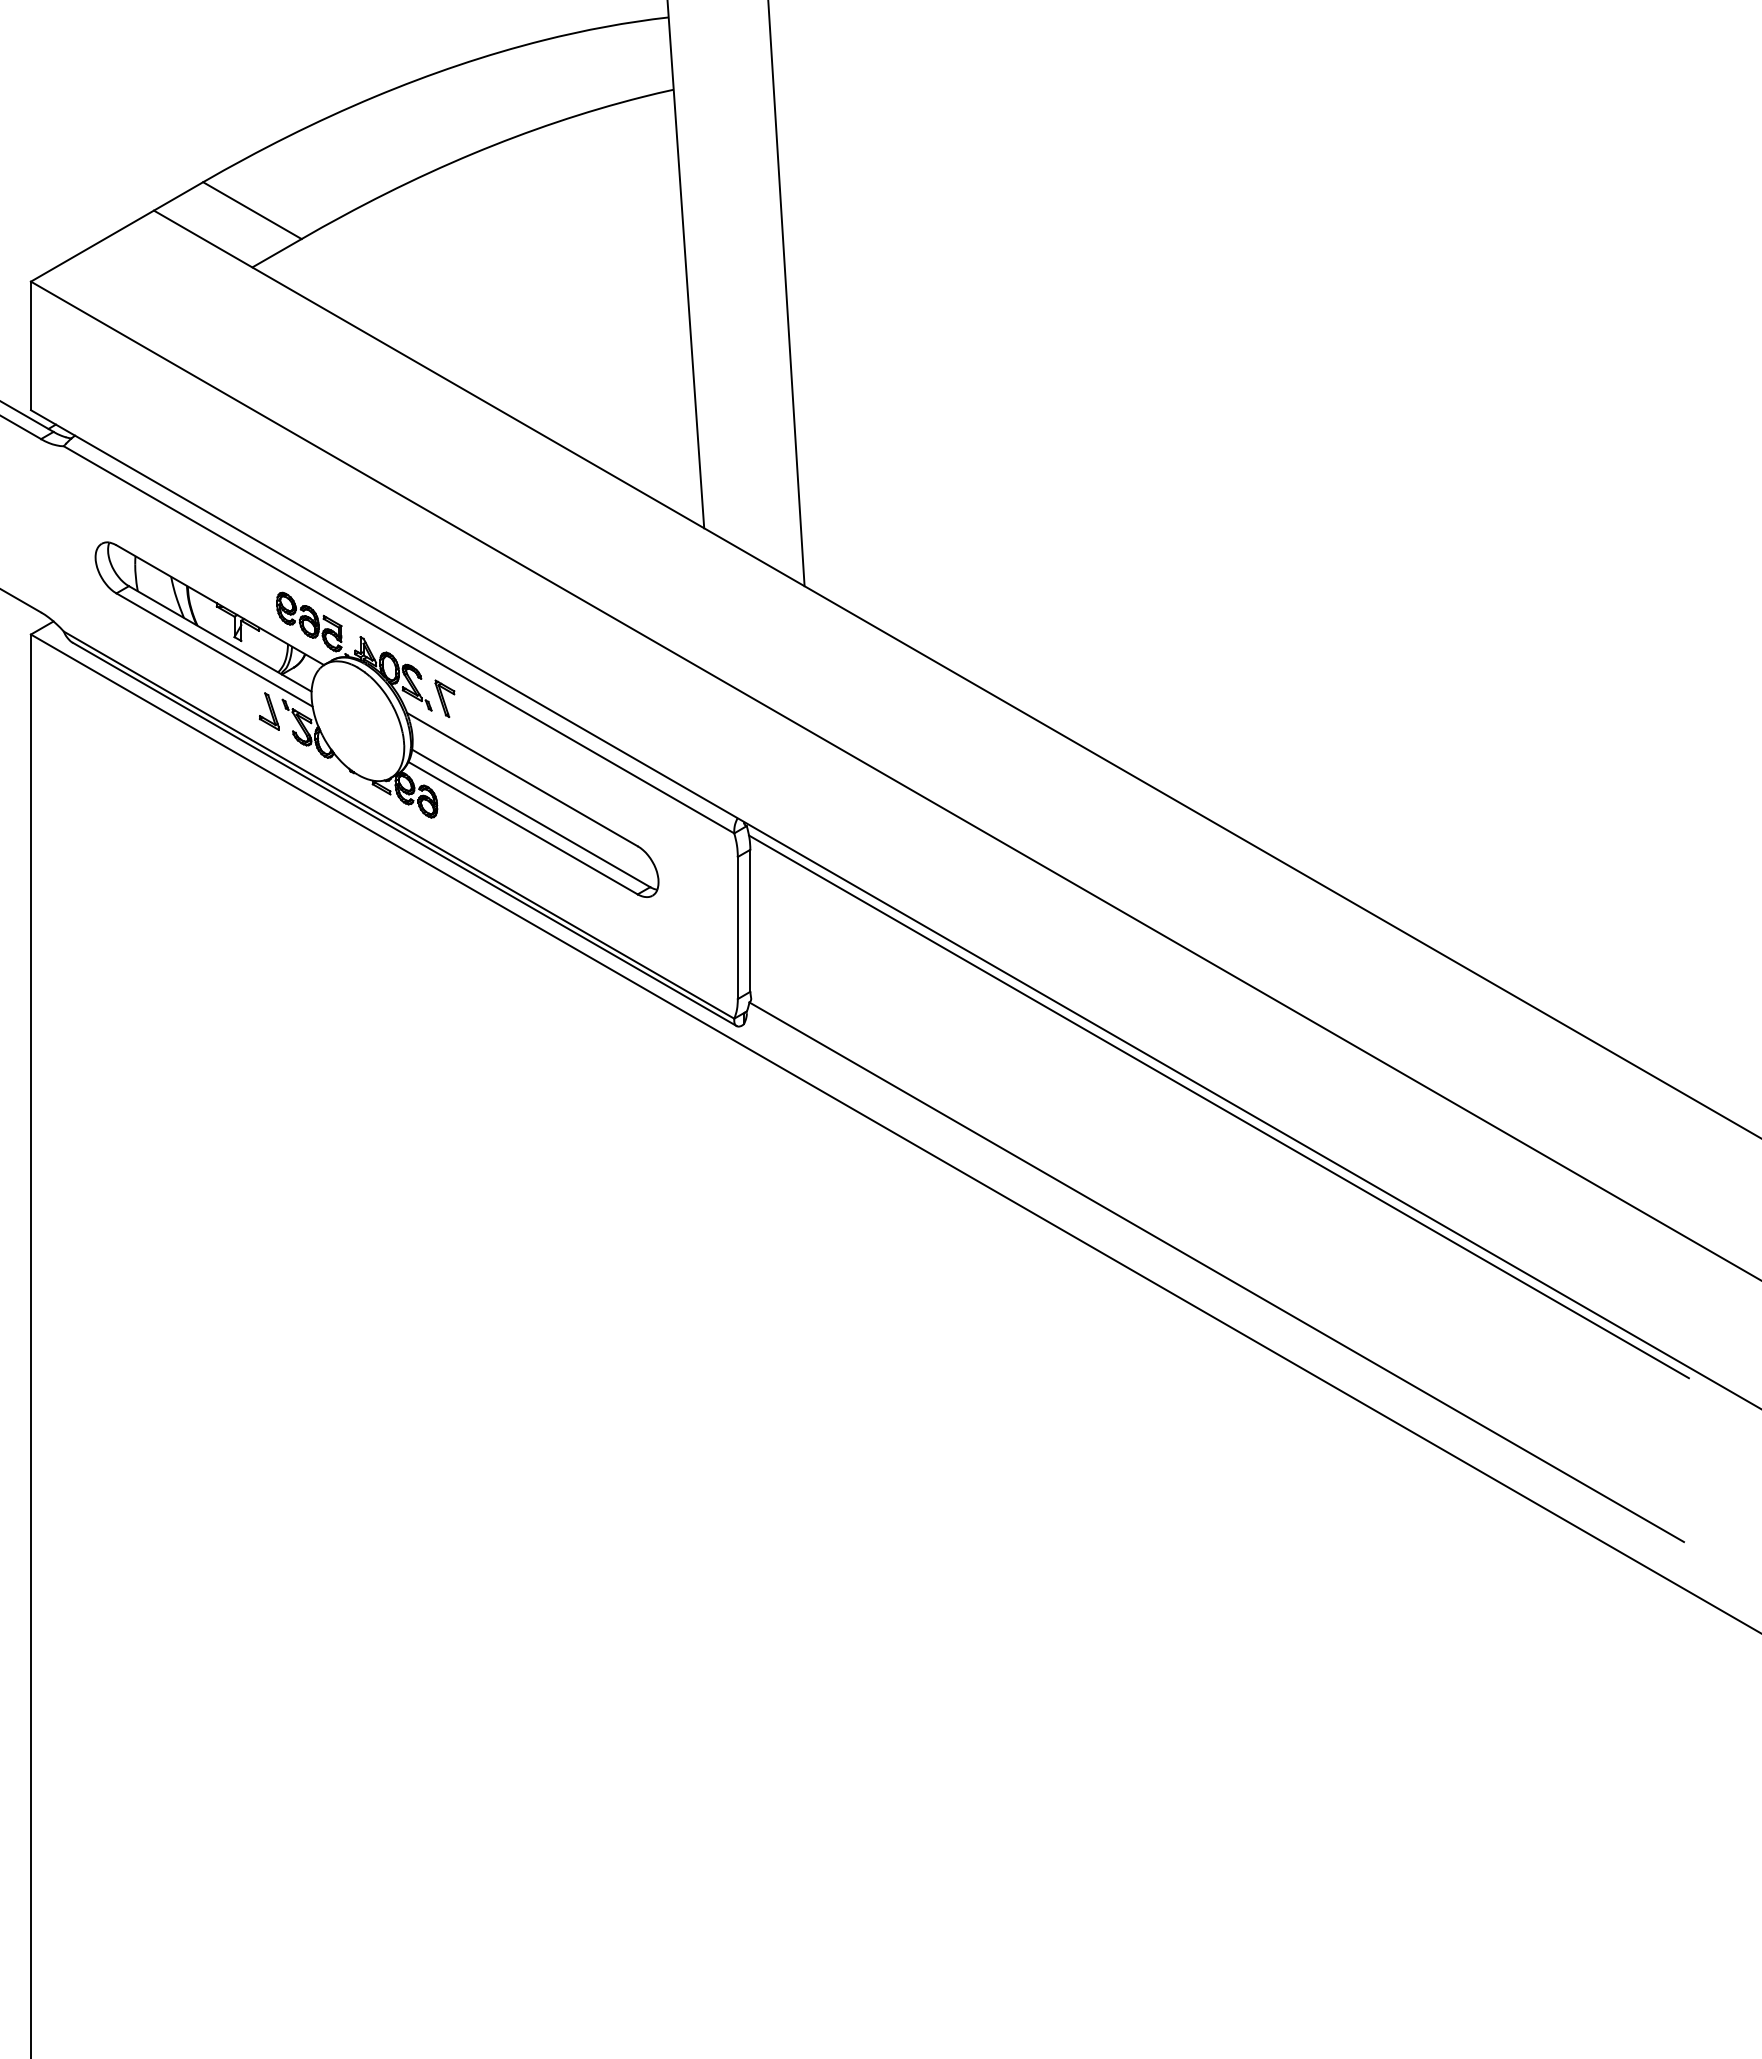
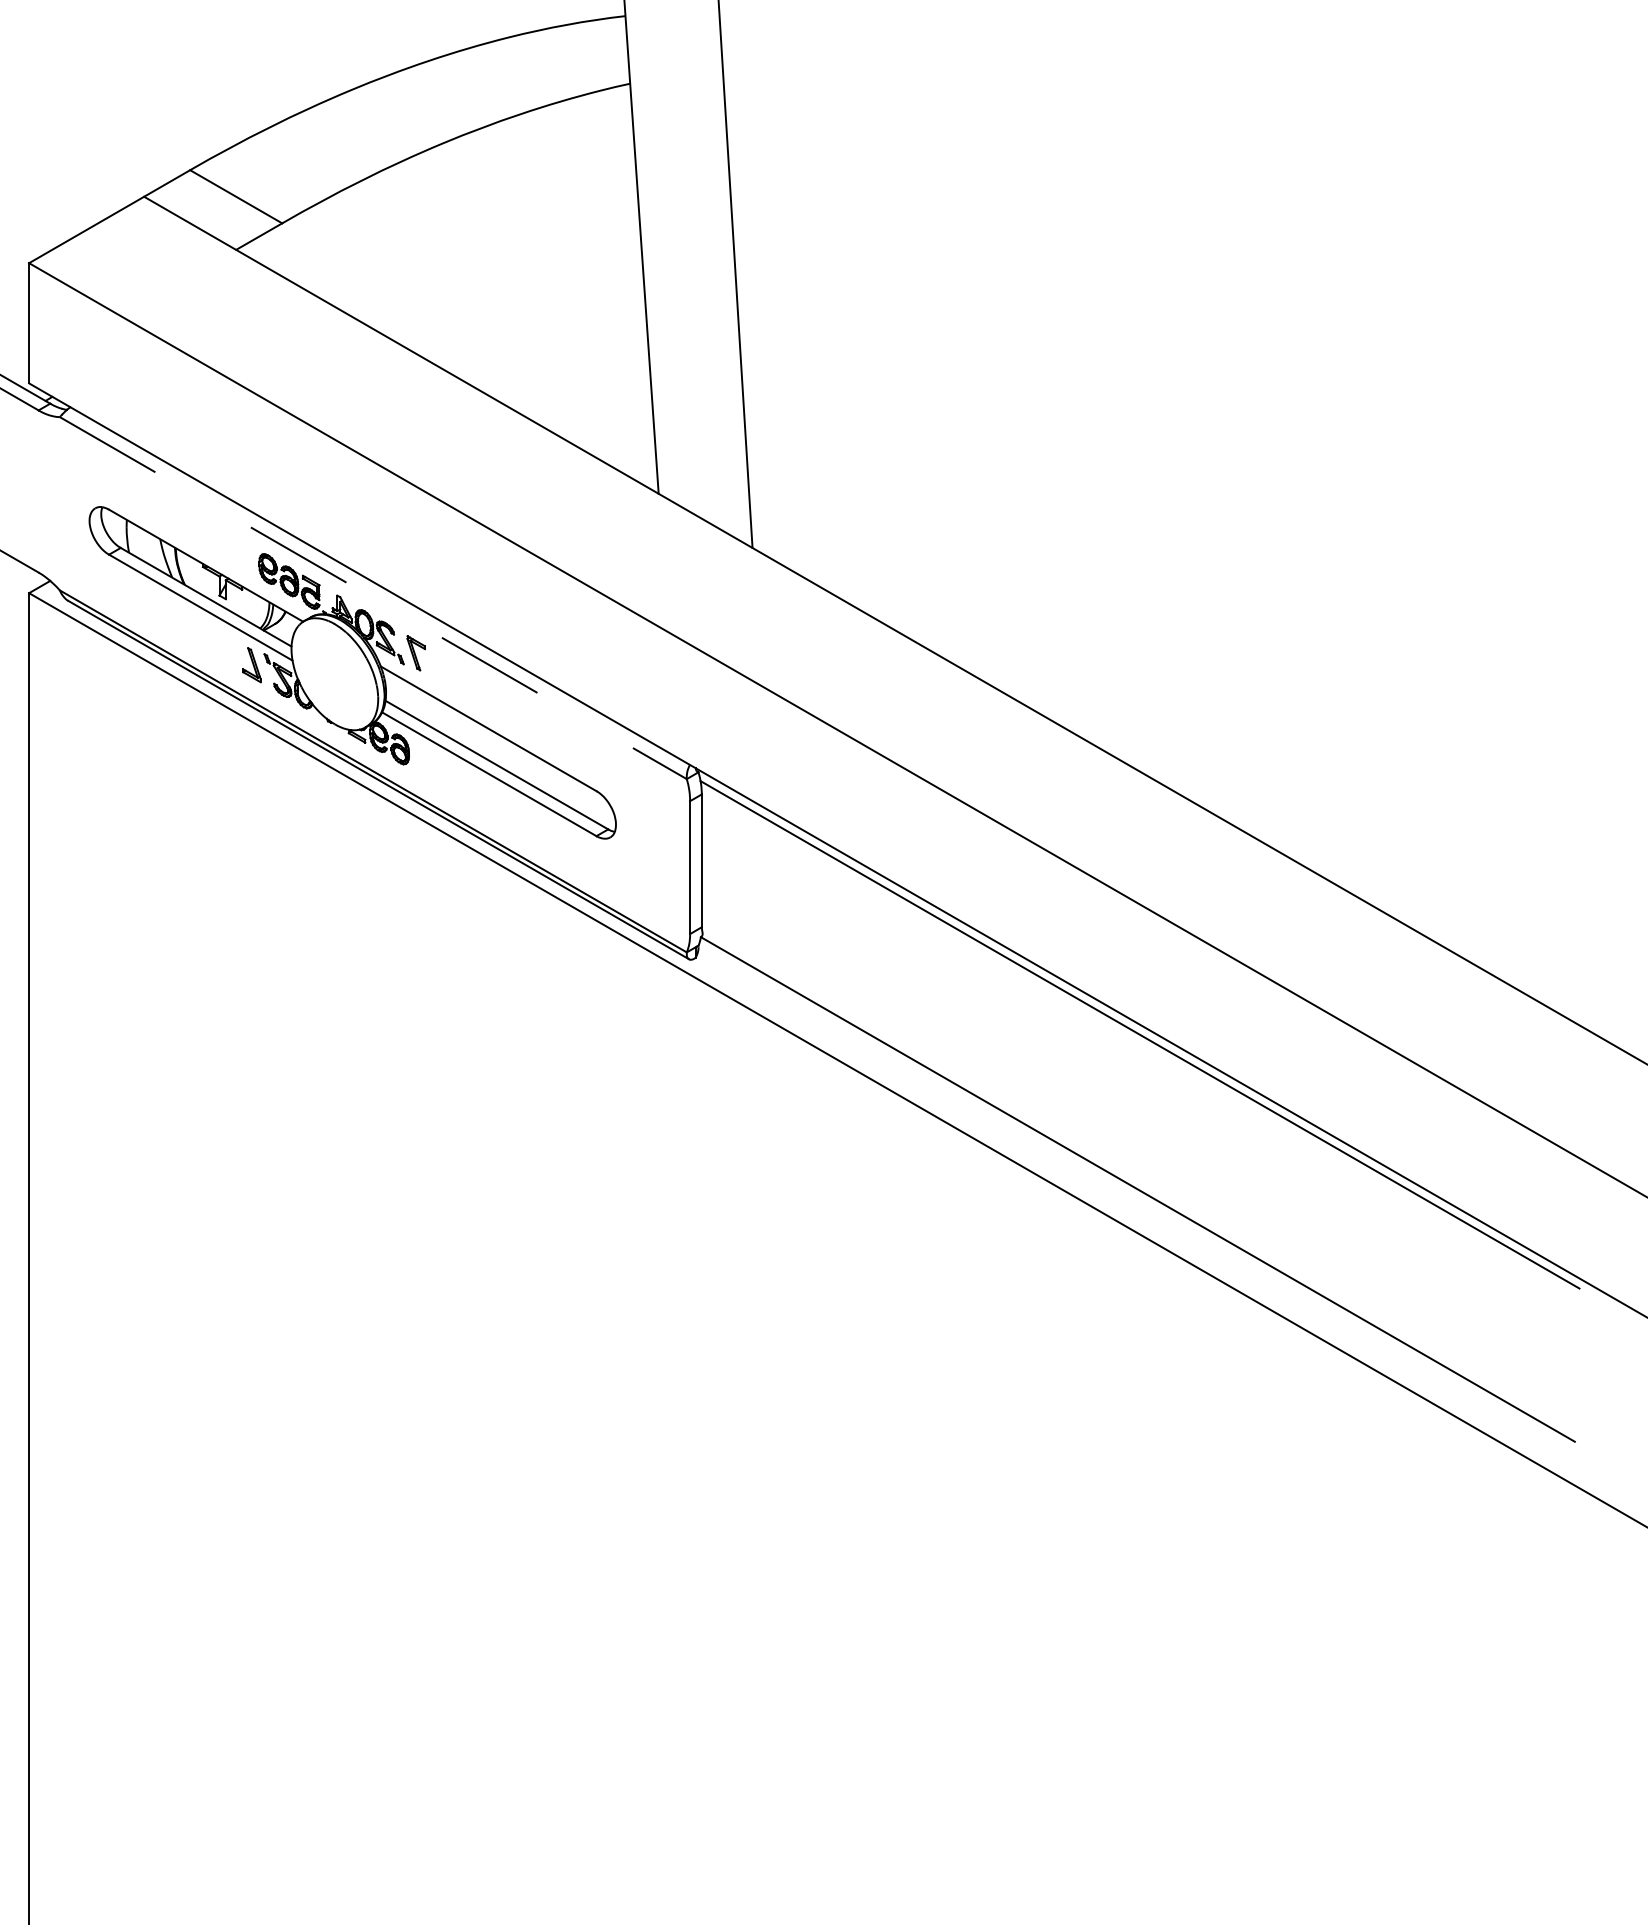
line: (399, 640) -> (373, 598), solid -> dashed

